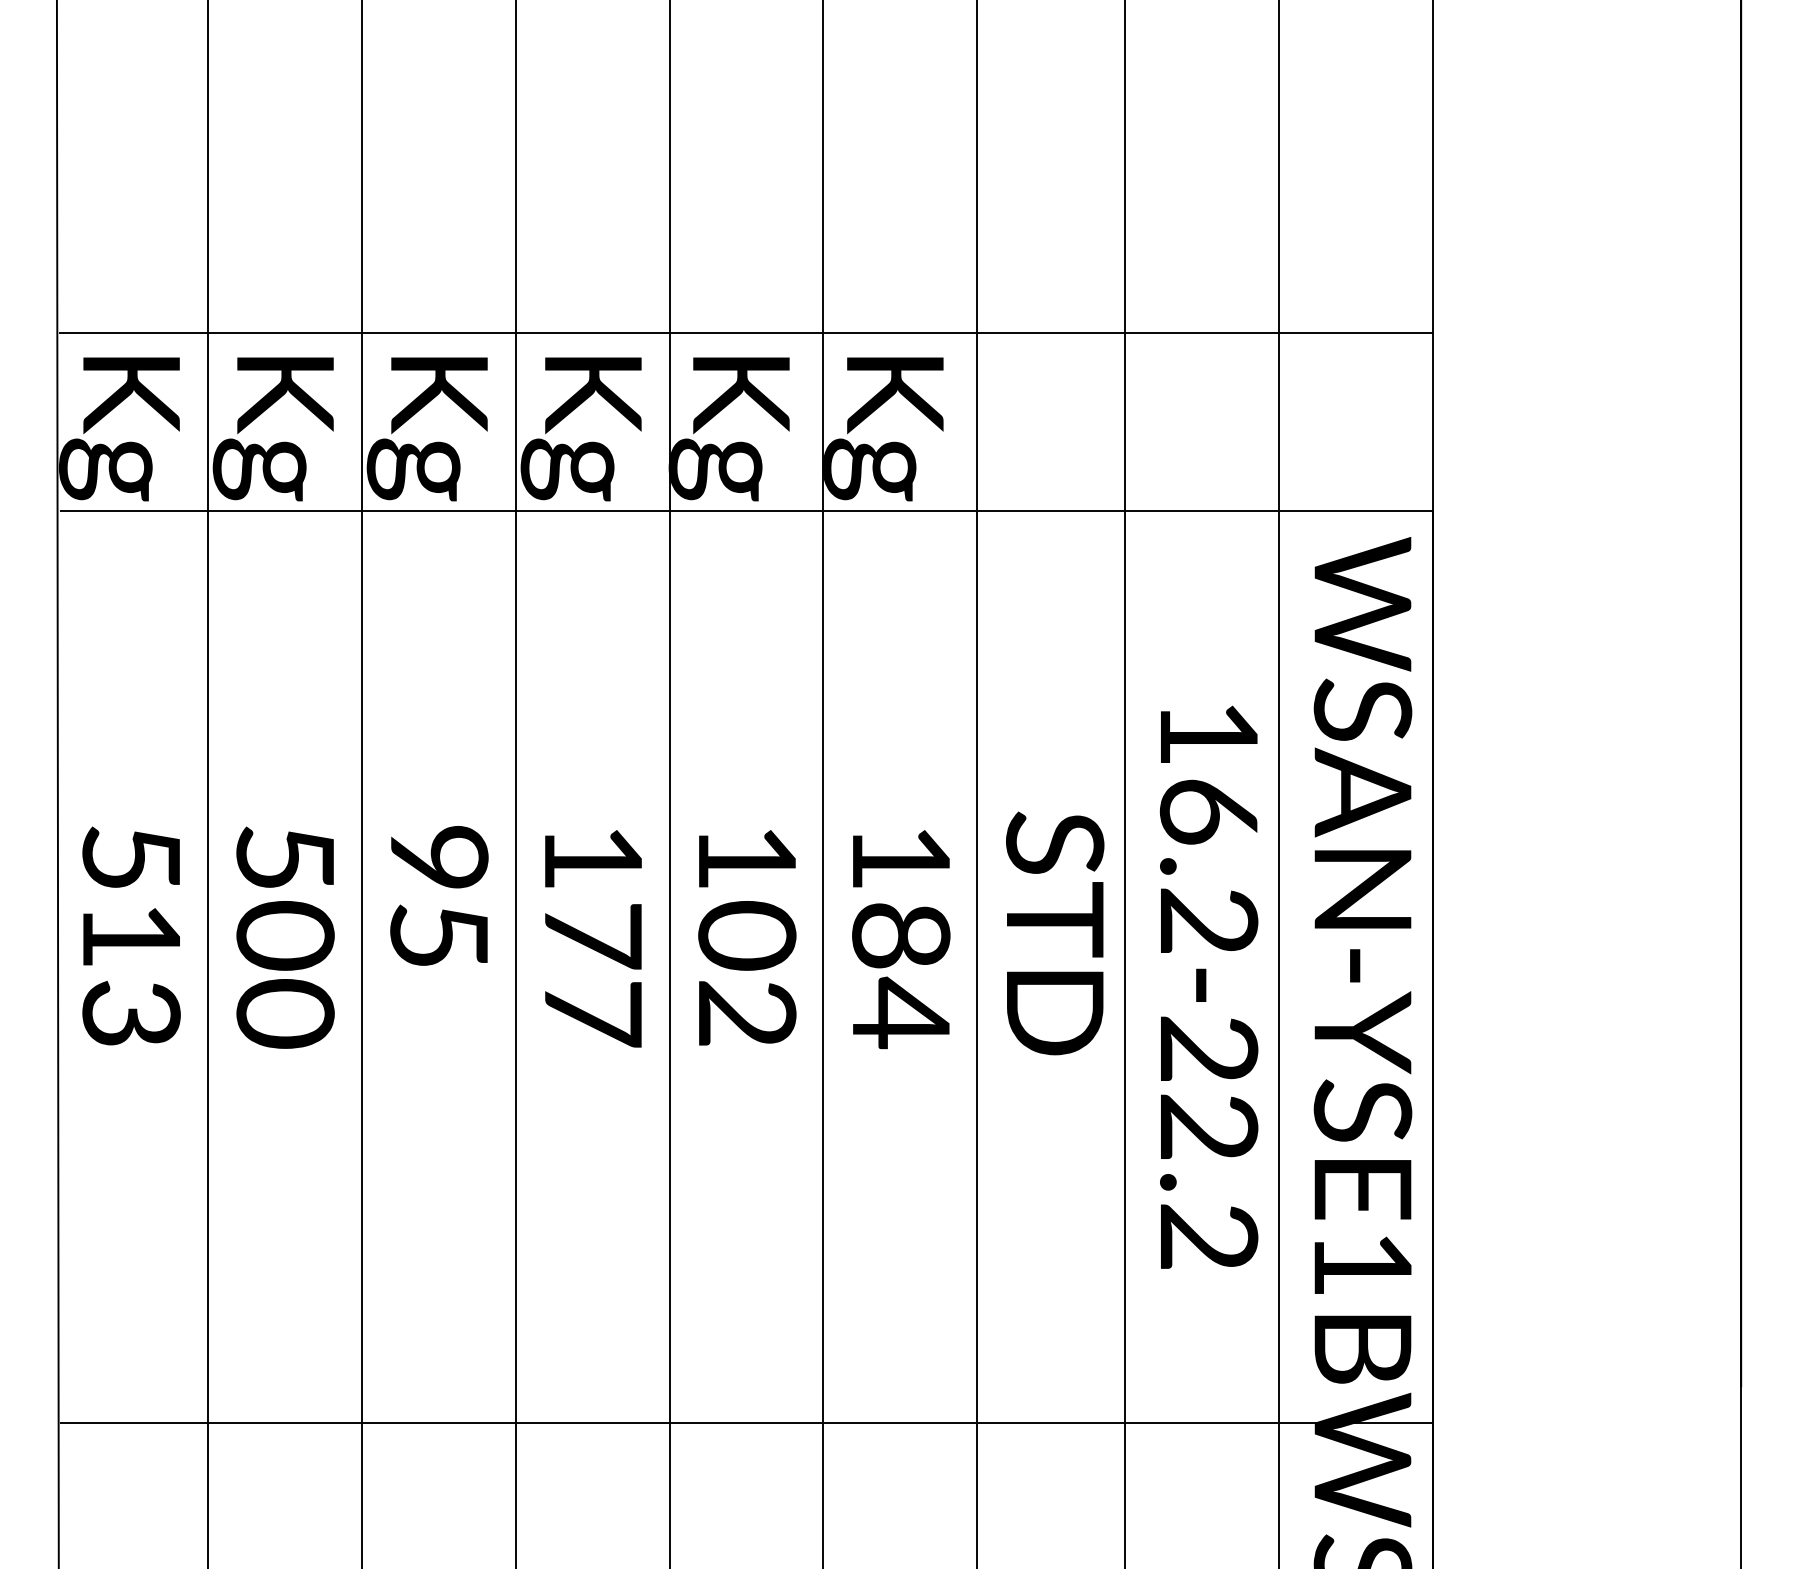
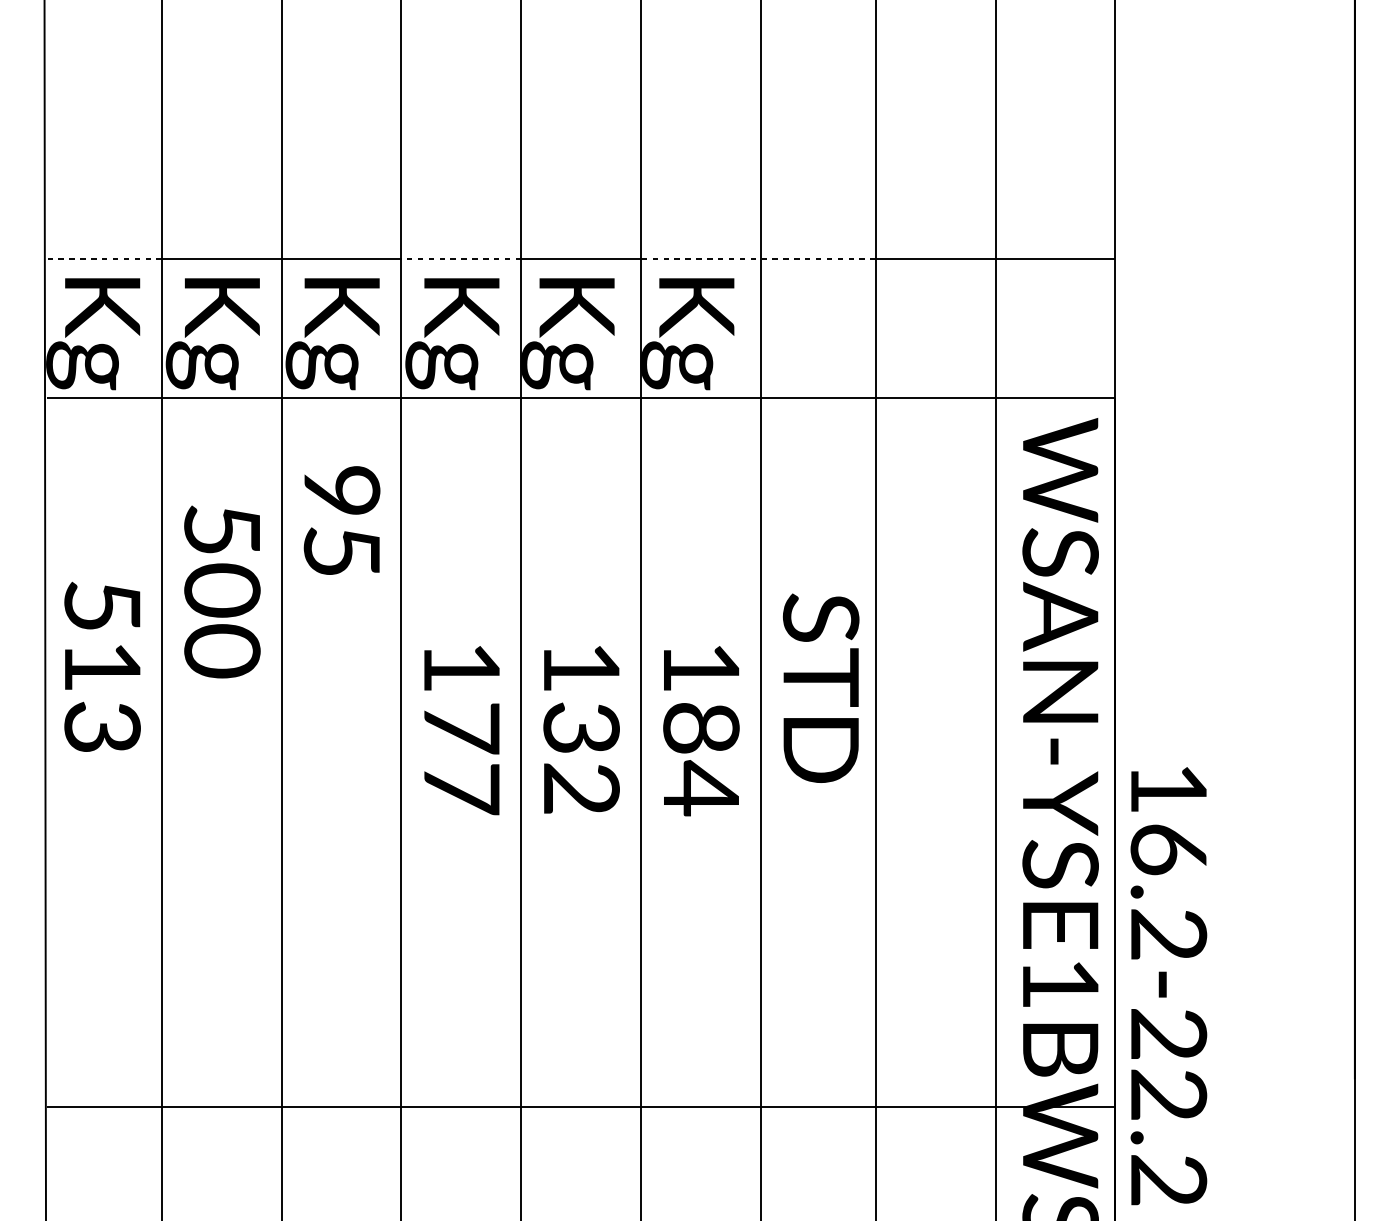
line: (133, 333) -> (104, 259), solid -> dashed
line: (592, 333) -> (461, 259), solid -> dashed
line: (974, 333) -> (758, 259), solid -> dashed
text: (439, 895) -> (342, 520), moved
text: (1055, 933) -> (821, 688), moved
text: (131, 935) -> (102, 666), moved
text: (747, 935) -> (581, 727), 102 -> 132
text: (285, 937) -> (222, 591), moved
text: (1208, 986) -> (1168, 985), moved

